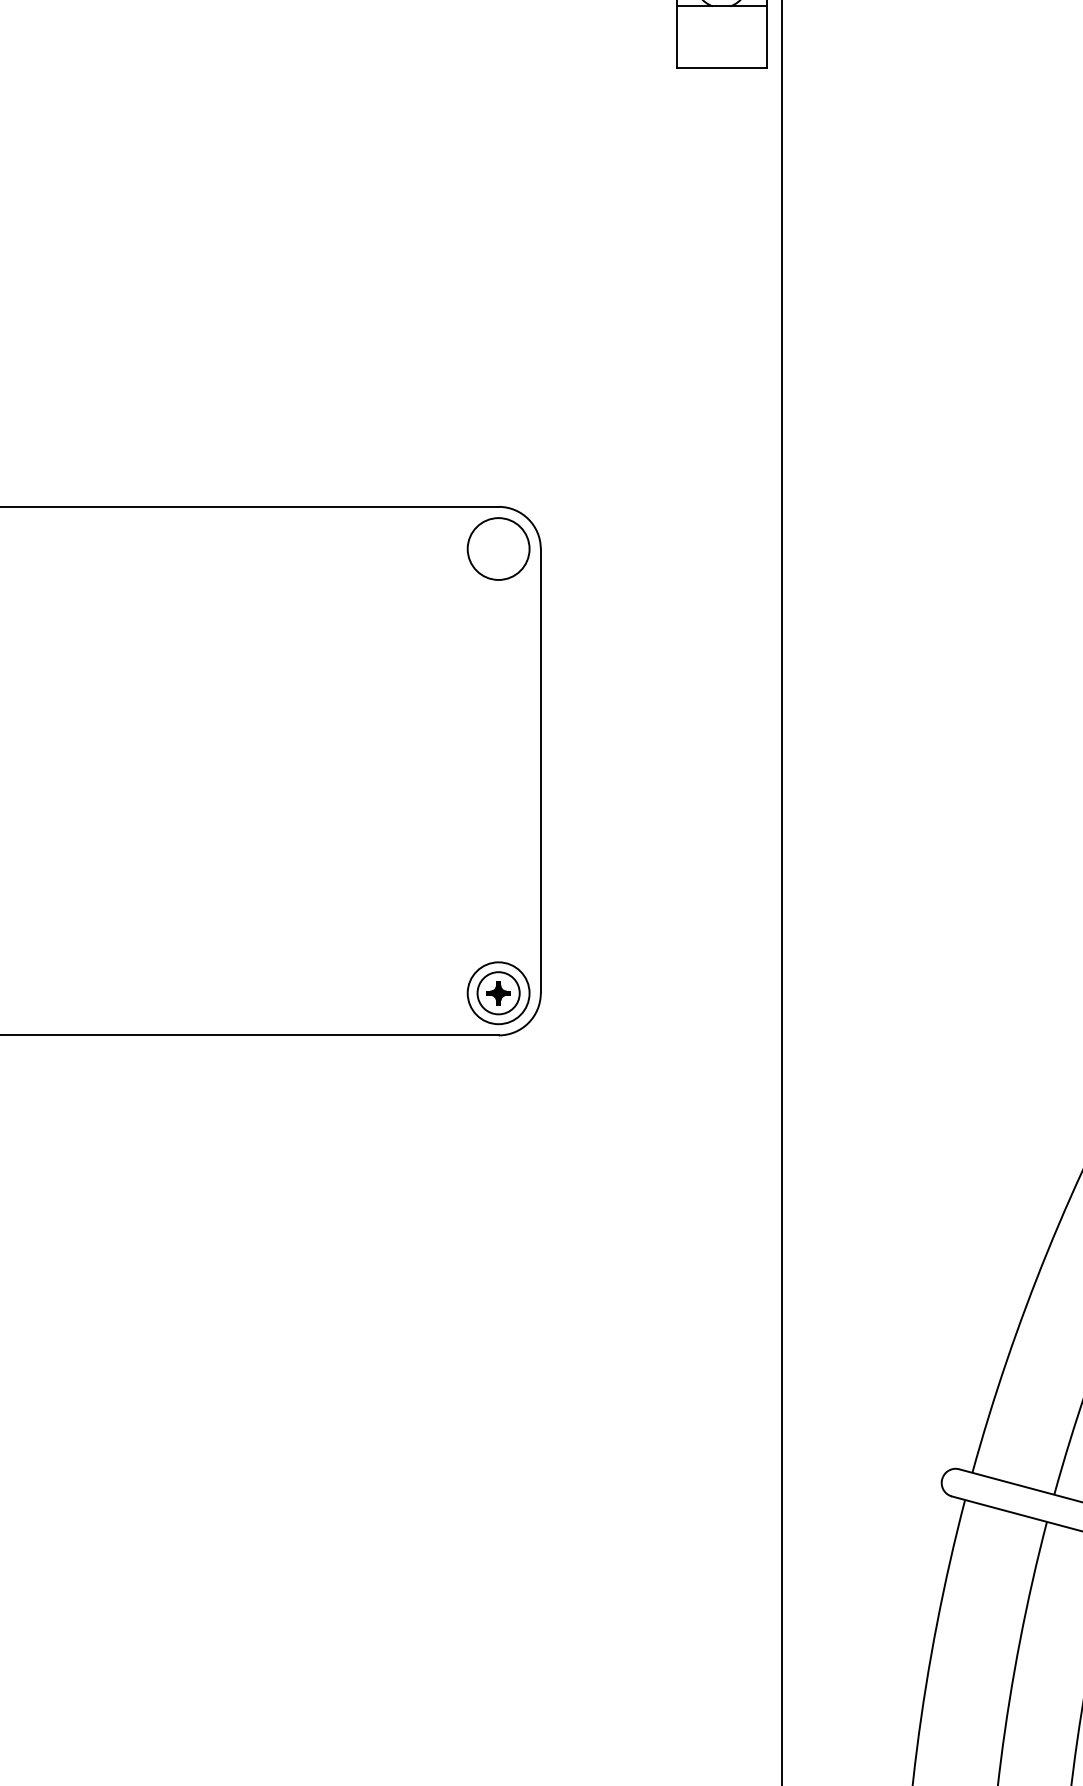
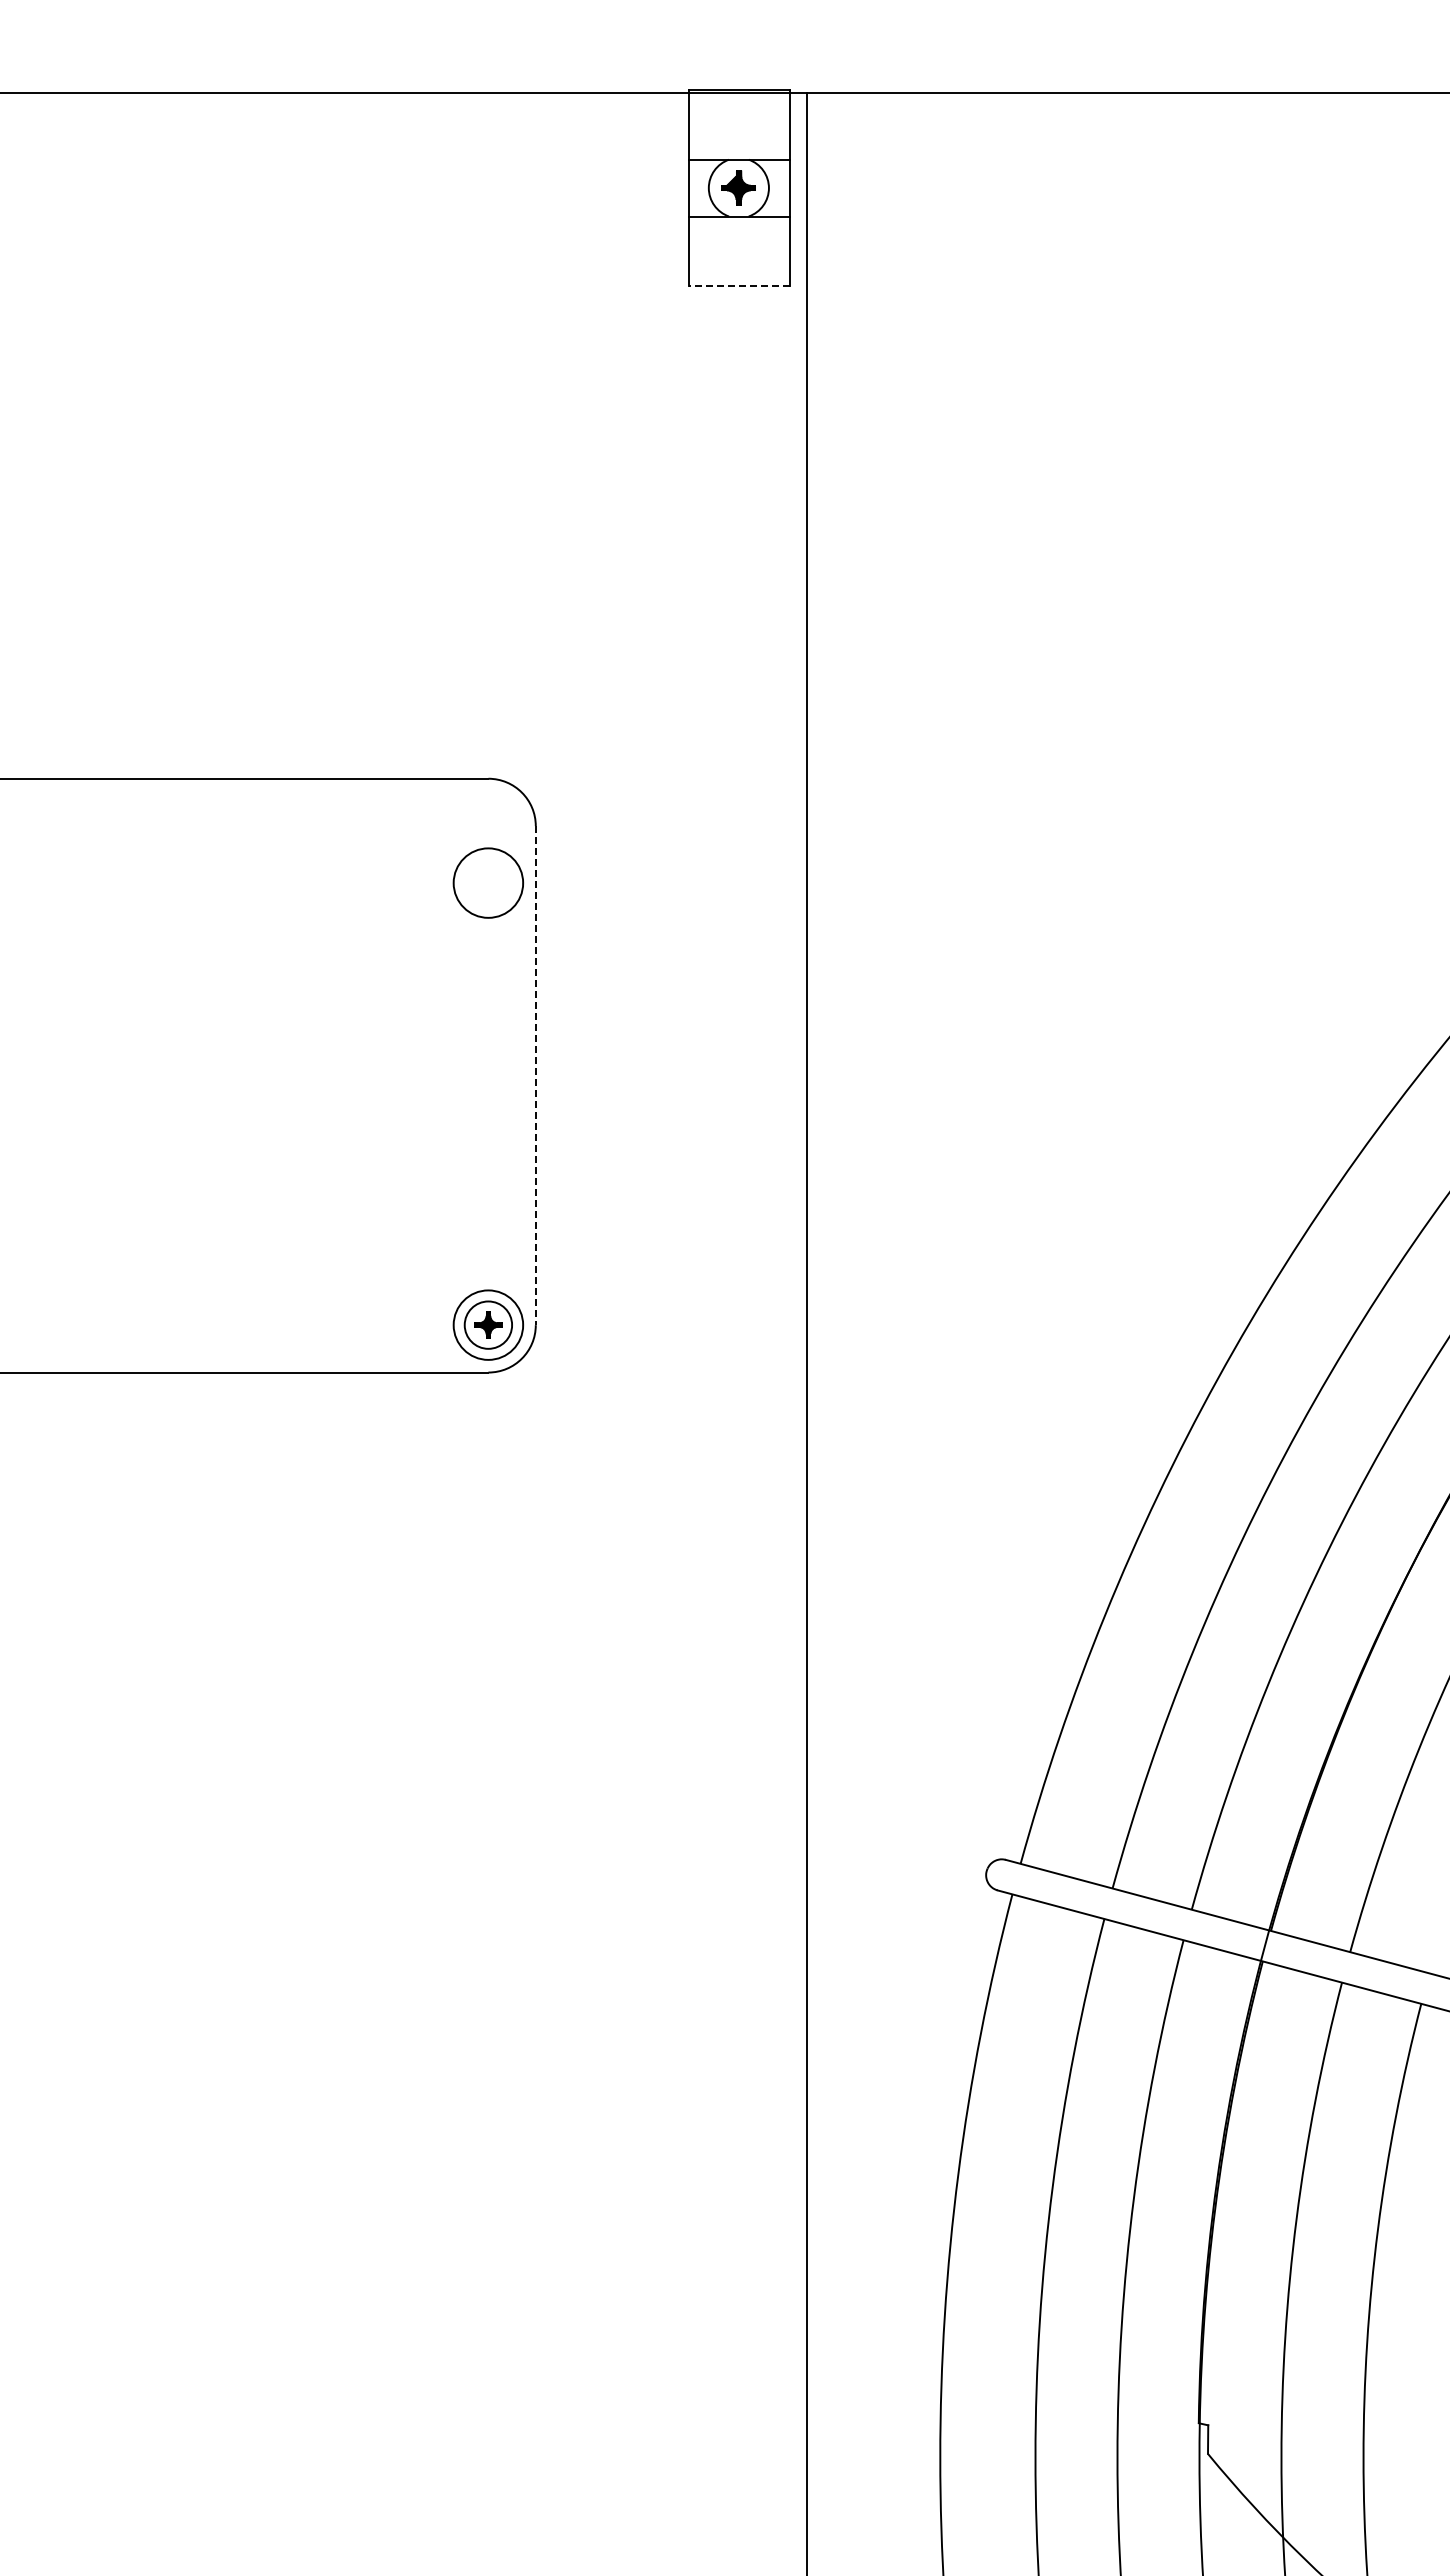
line: (722, 68) -> (739, 286), solid -> dashed
circle: (497, 548) -> (487, 882), moved
line: (540, 771) -> (535, 1075), solid -> dashed

